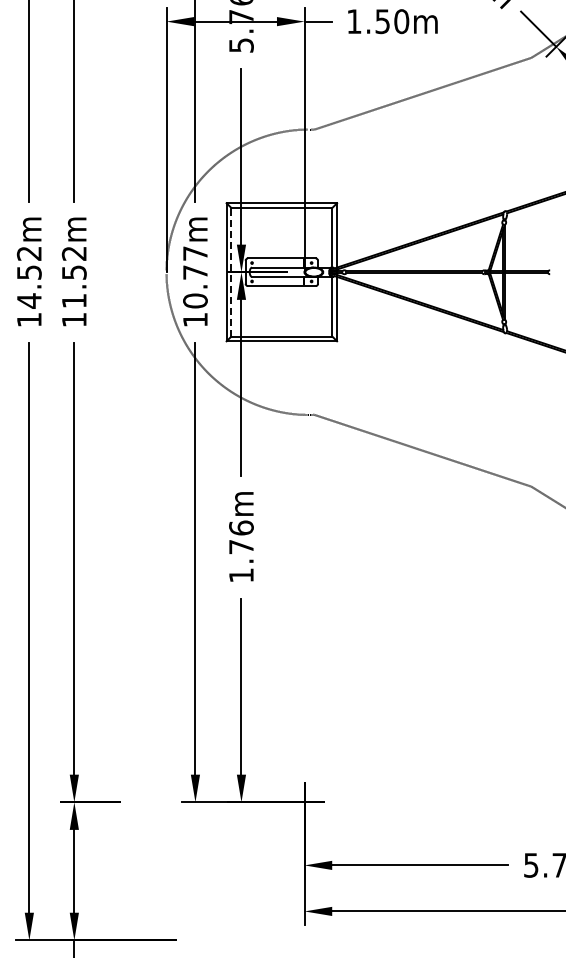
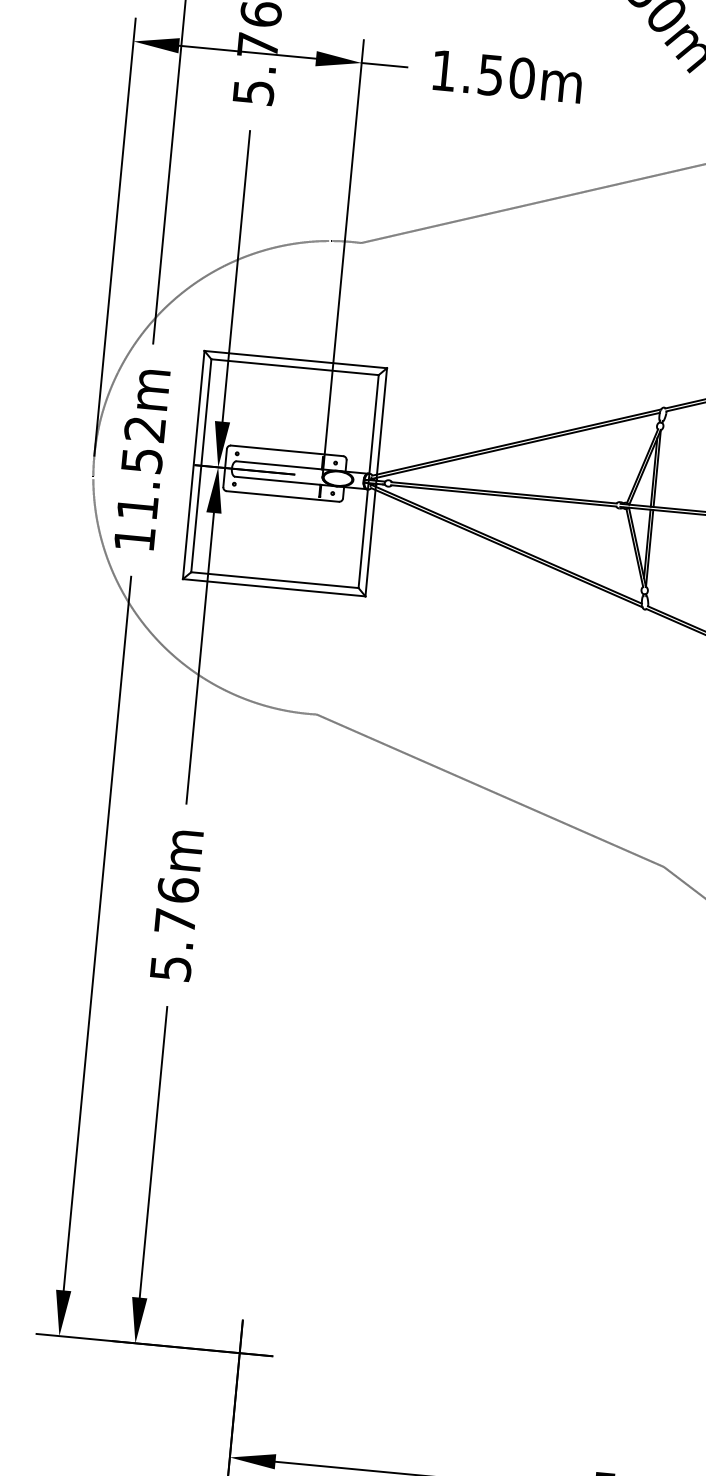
line: (231, 271) -> (201, 464), dashed -> solid
text: (195, 277) -> (141, 468), 10.77m -> 11.52m
text: (241, 575) -> (170, 968), 1.76m -> 5.76m

